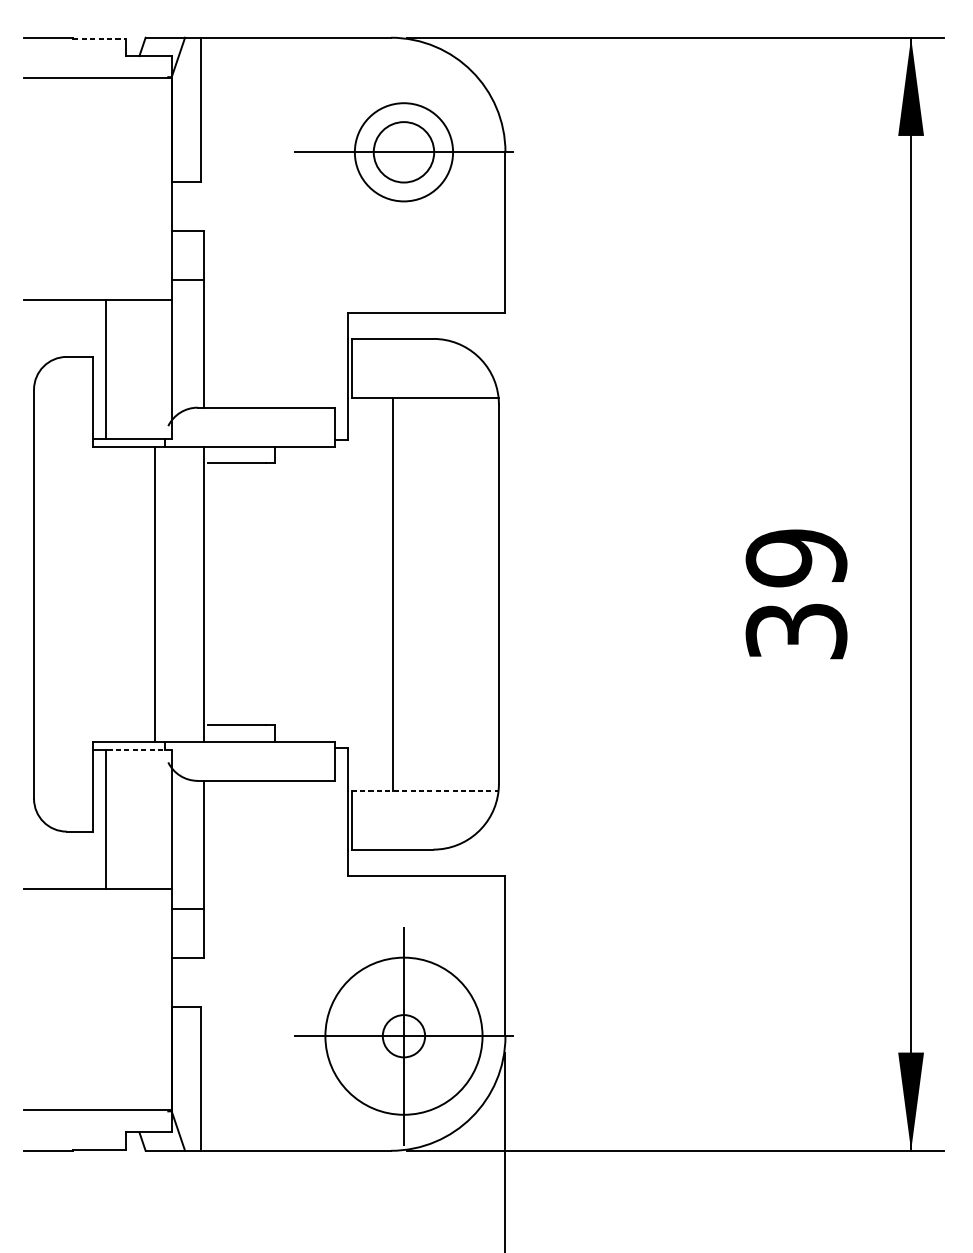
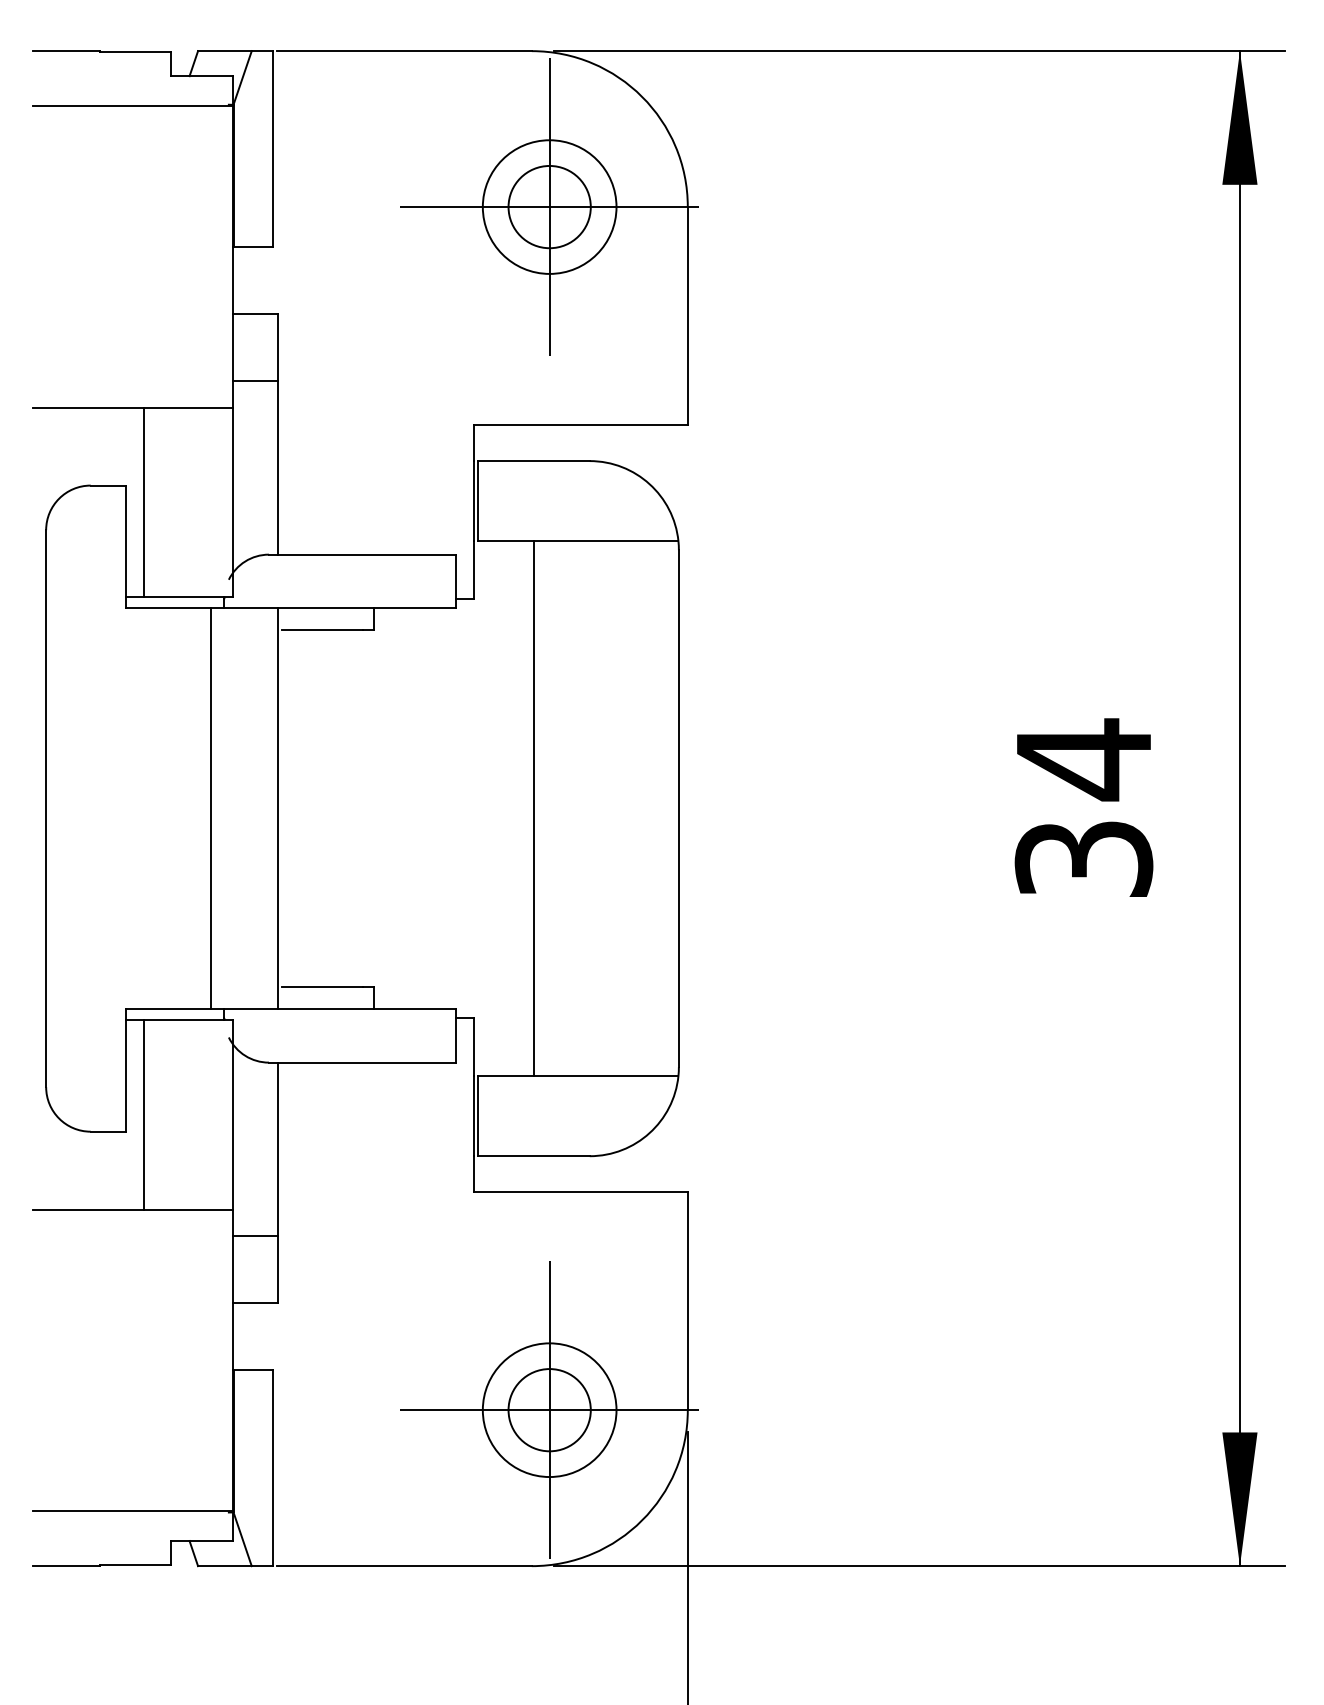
line: (99, 38) -> (135, 52), dashed -> solid
line: (403, 151) -> (549, 206), added
text: (796, 558) -> (1083, 759), 39 -> 34
line: (138, 749) -> (188, 1020), dashed -> solid
line: (425, 791) -> (578, 1076), dashed -> solid
circle: (403, 1036) -> (549, 1410), size x0.62
circle: (403, 1036) -> (549, 1410), size x1.43

